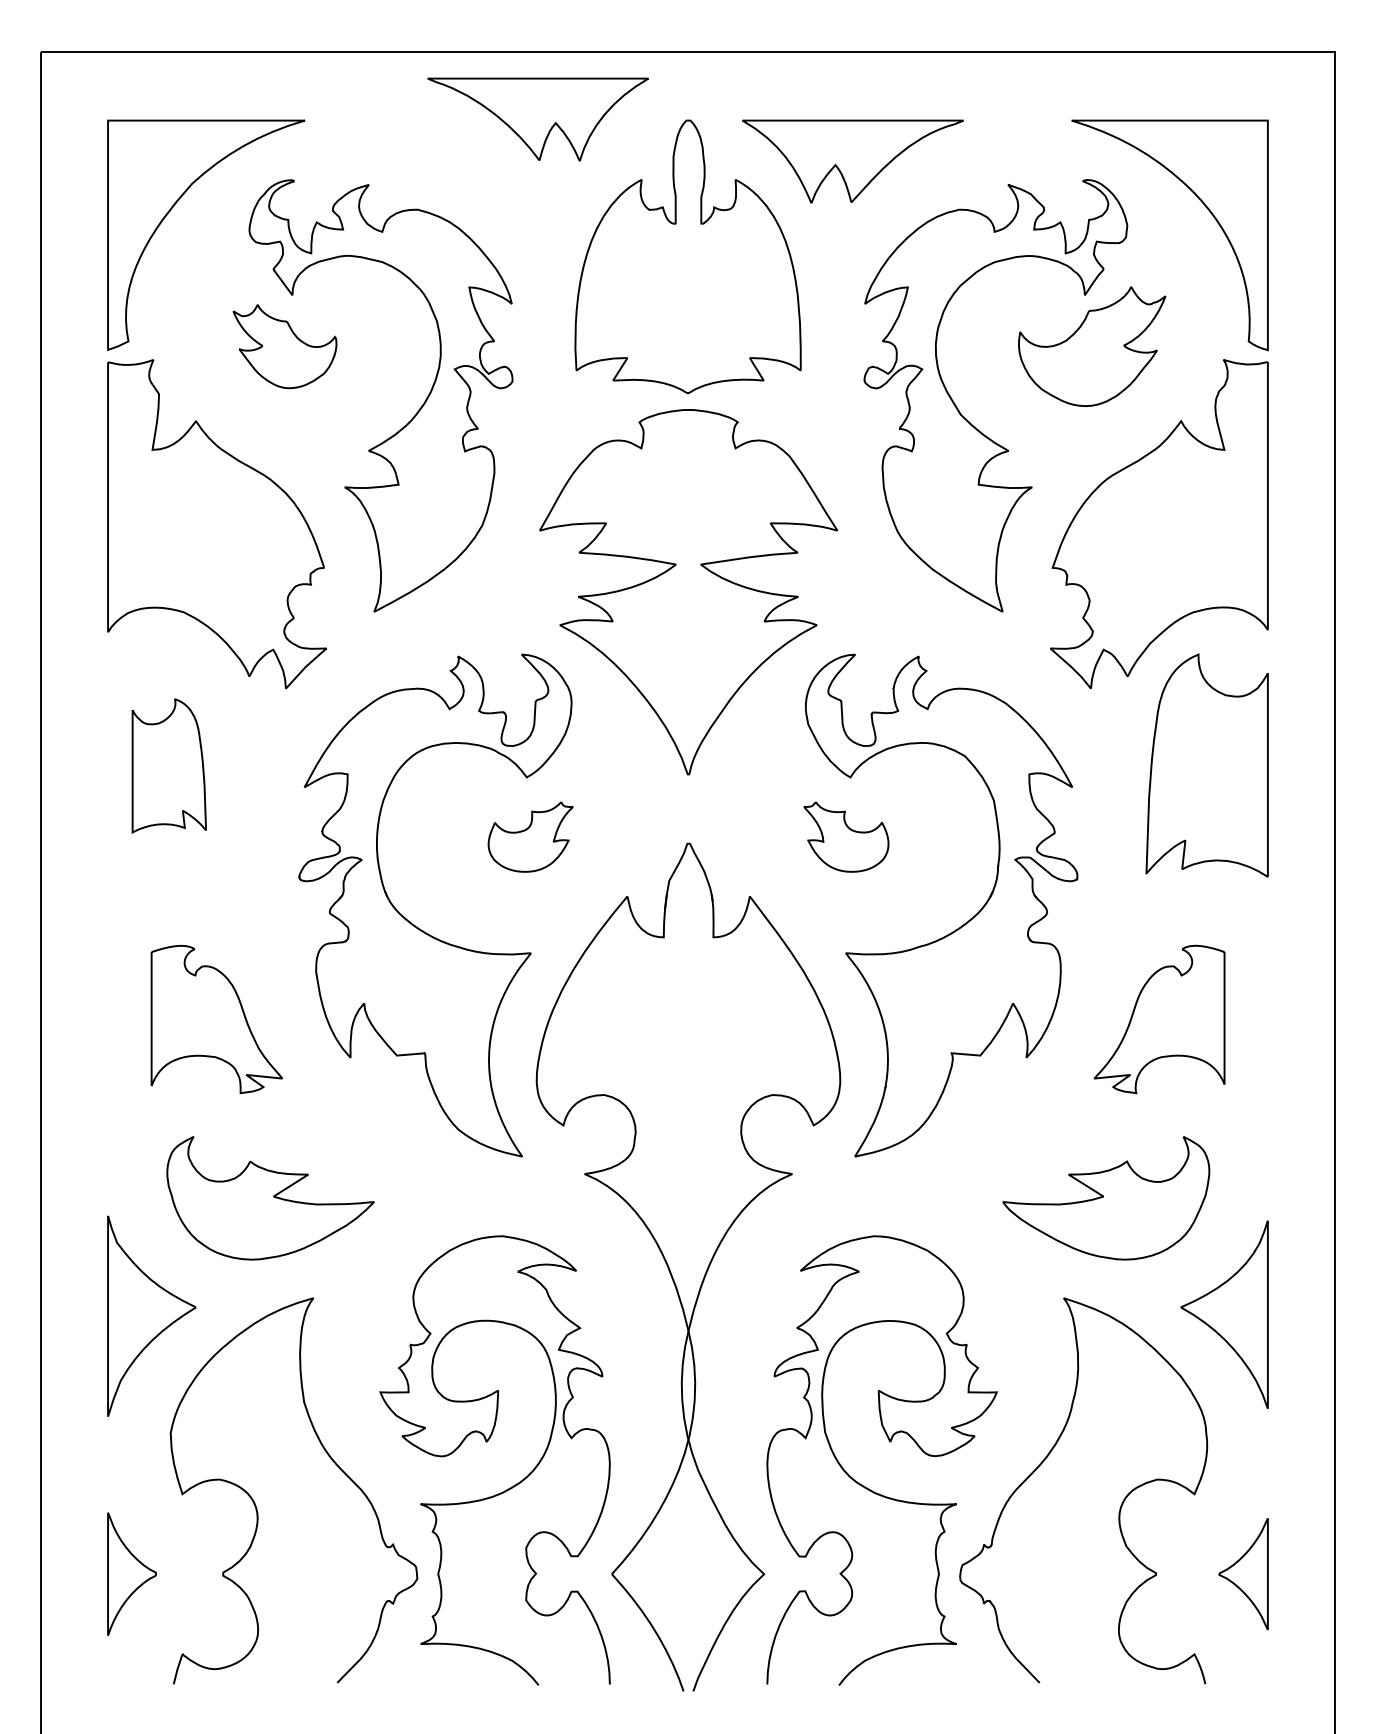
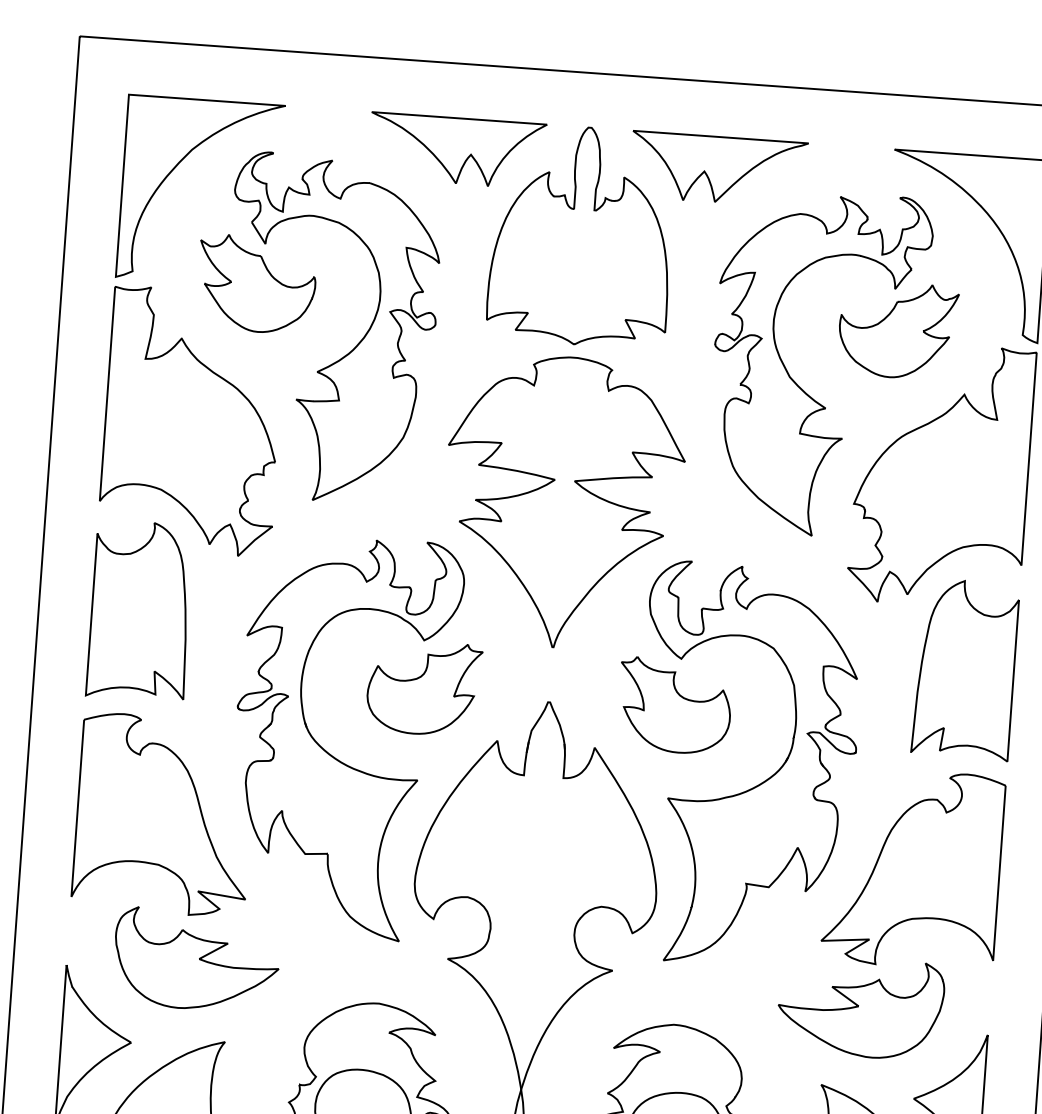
part: (537, 119) -> (456, 150), moved
part: (284, 346) -> (256, 284), size x1.43
part: (169, 765) -> (141, 610), size x1.67
part: (530, 836) -> (423, 687), size x1.67
part: (846, 836) -> (674, 705), size x1.67
part: (216, 1019) -> (163, 815), size x1.67
part: (1159, 1019) -> (913, 868), size x1.67

